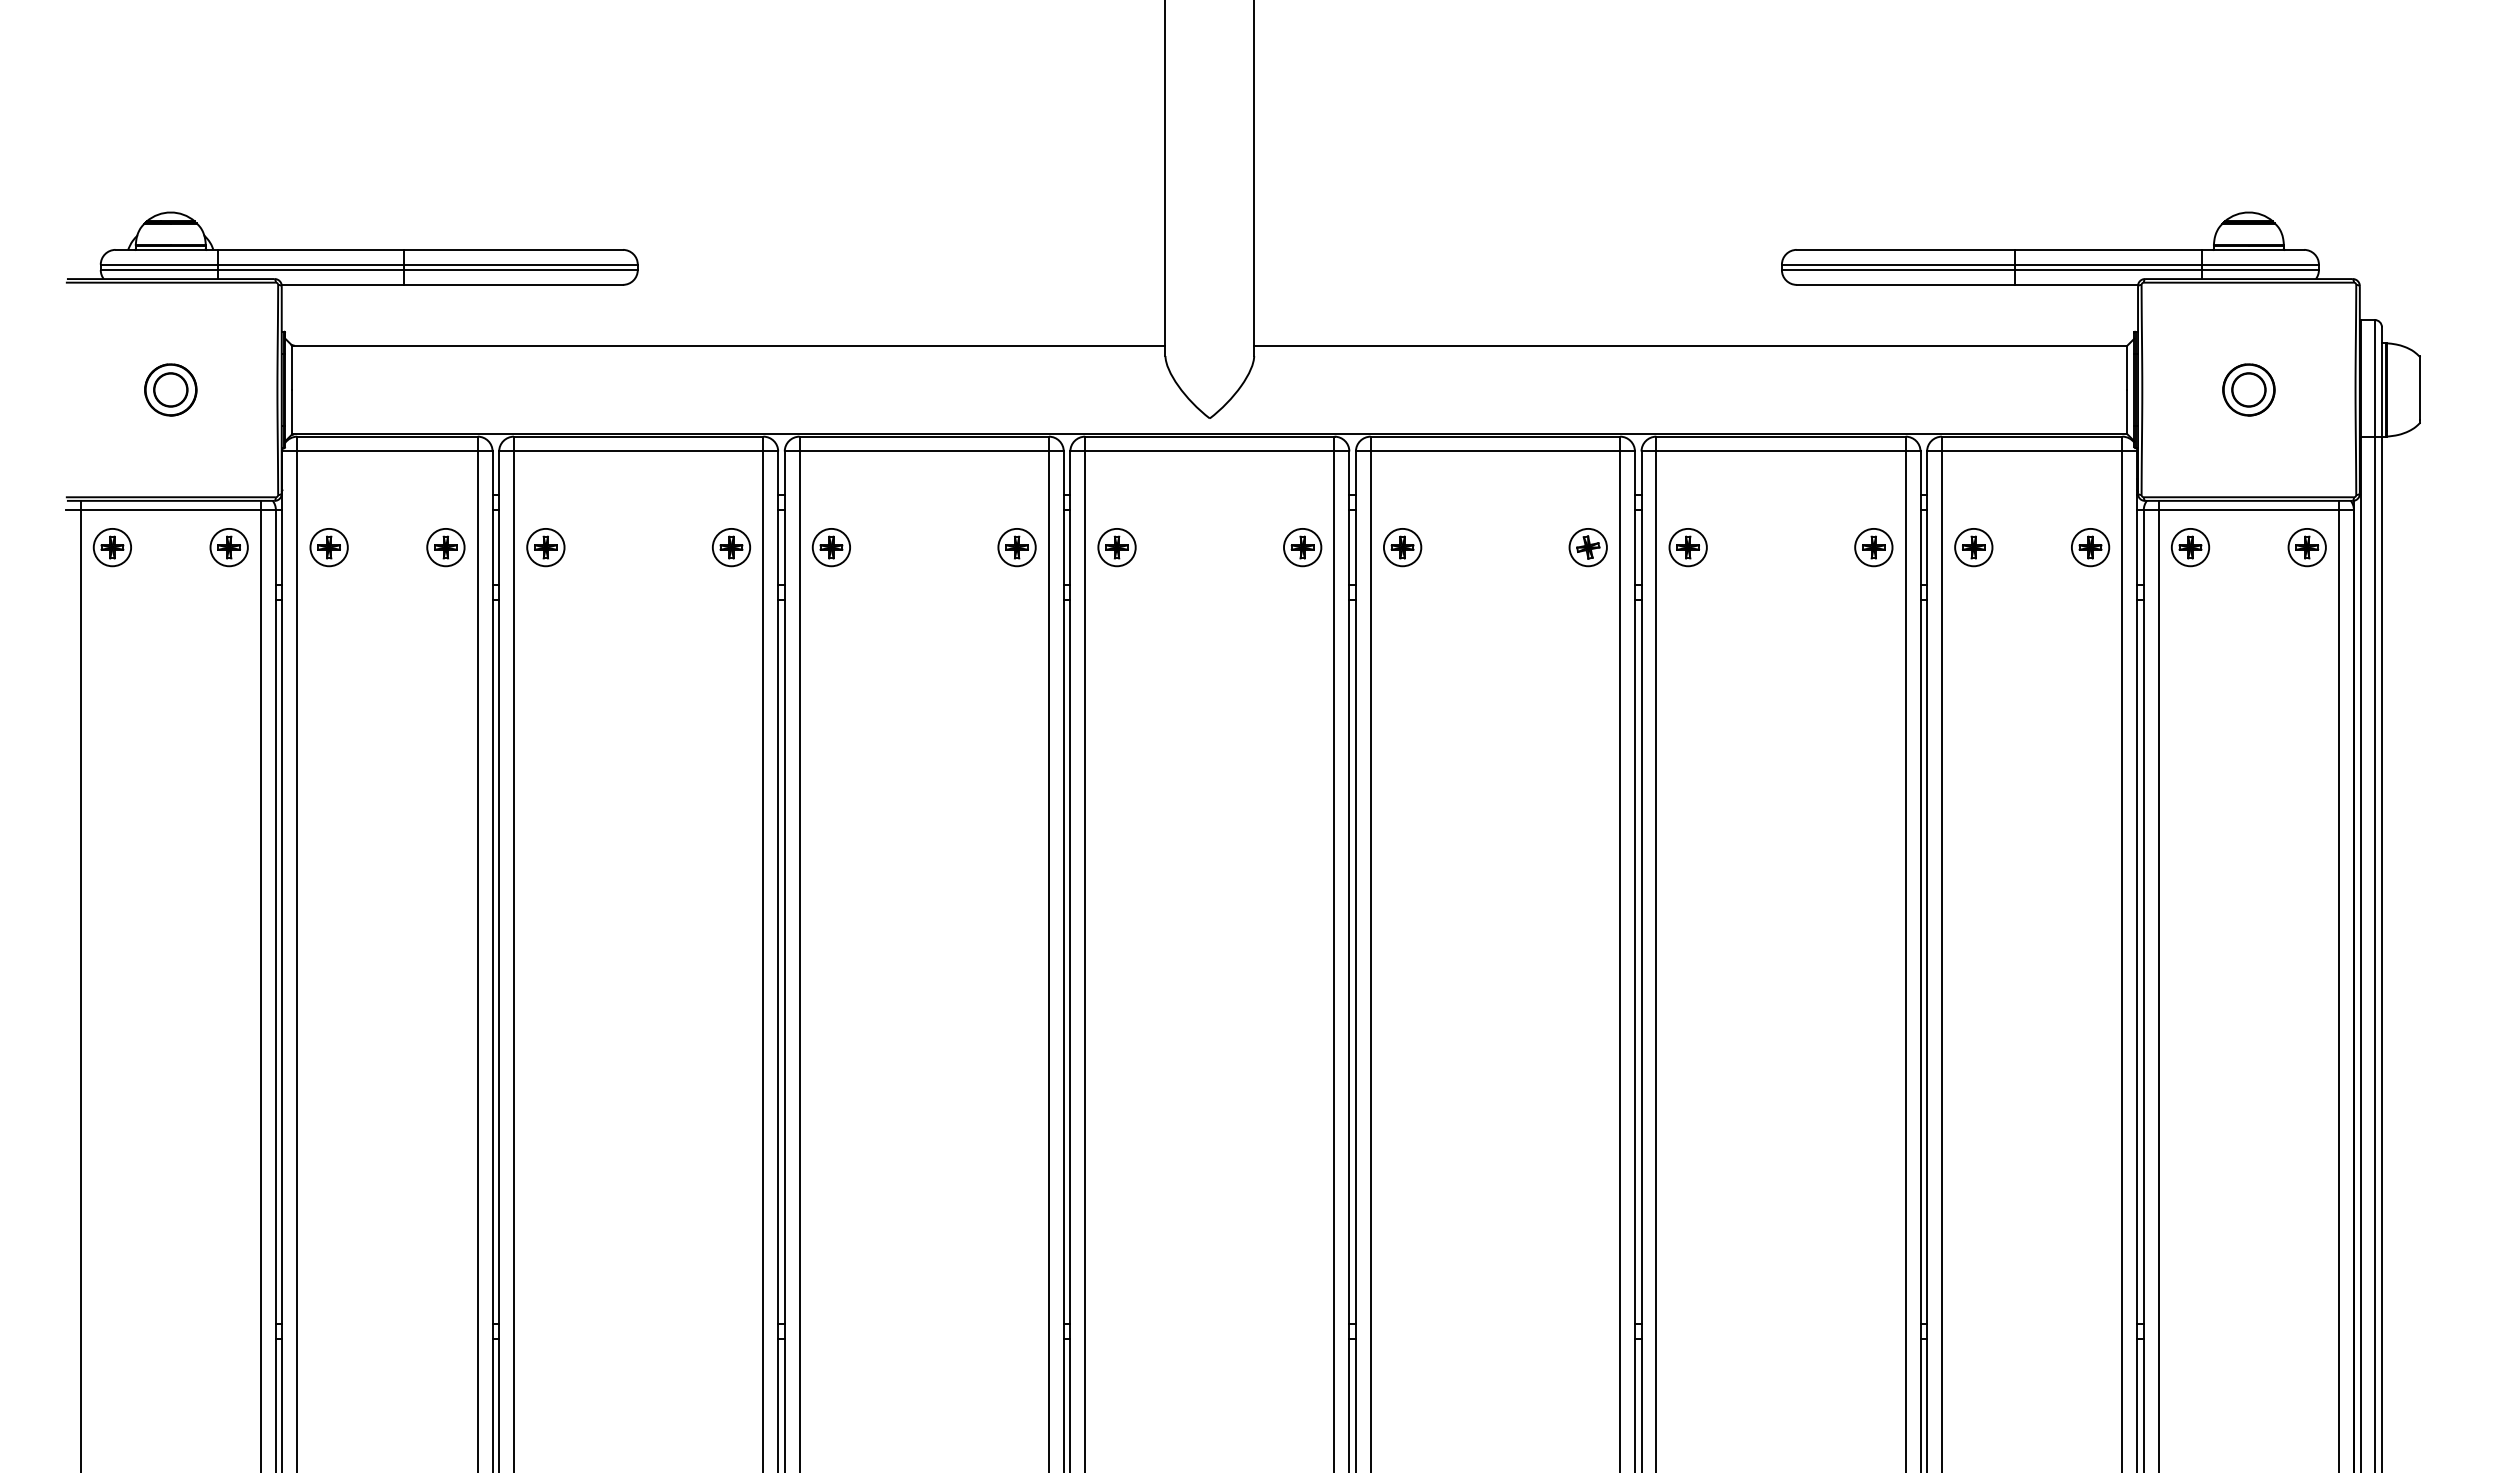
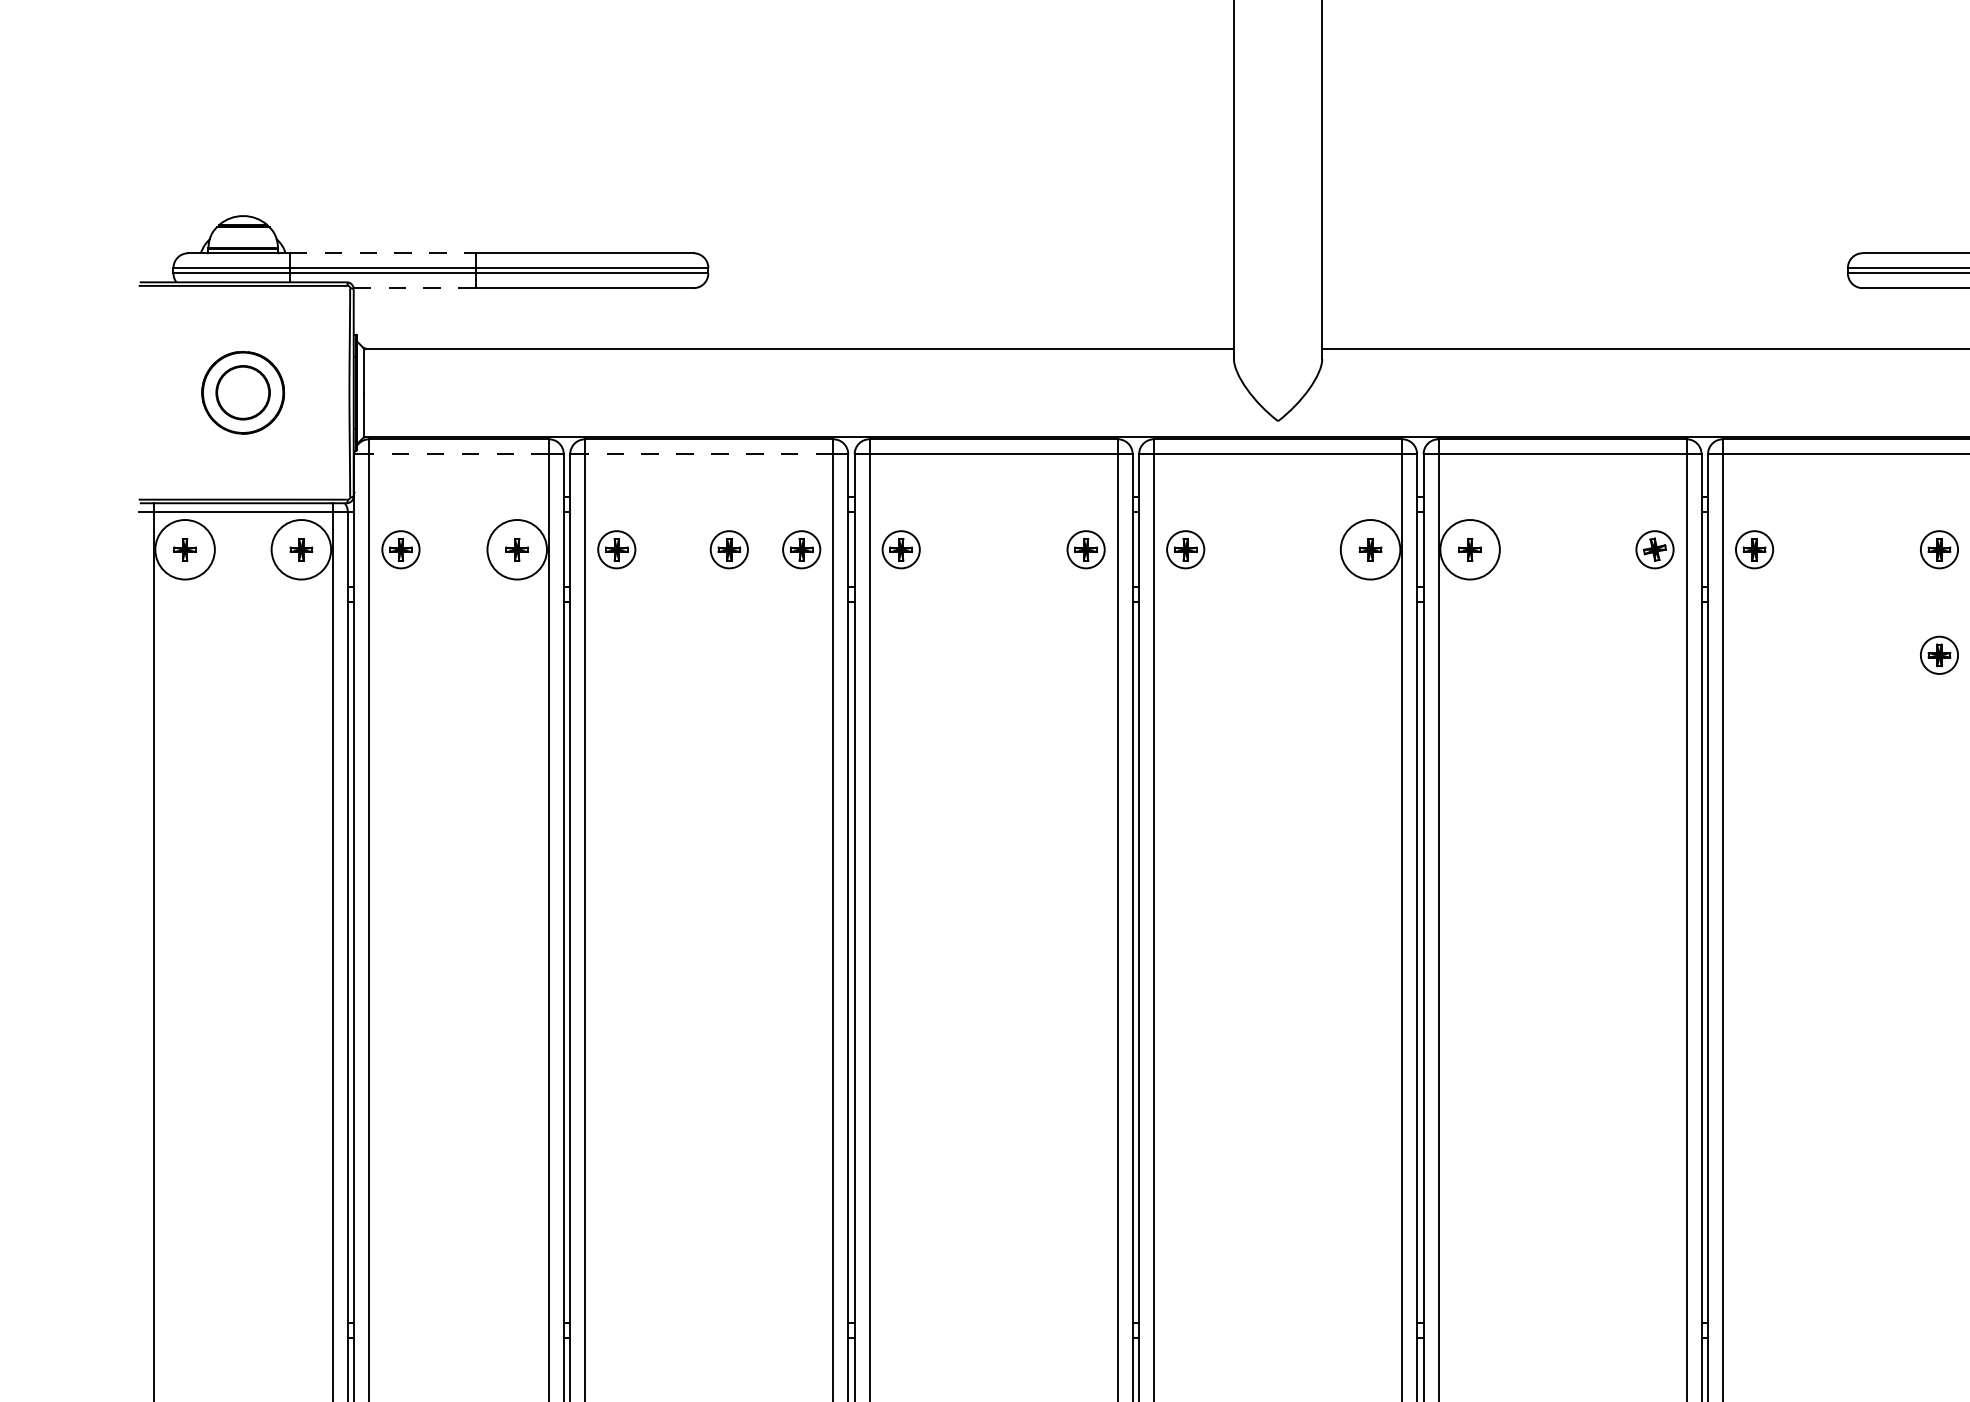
line: (311, 249) -> (383, 252), solid -> dashed
line: (342, 284) -> (414, 287), solid -> dashed
part: (170, 389) -> (242, 392), size x1.6
line: (387, 451) -> (459, 454), solid -> dashed
line: (638, 451) -> (709, 454), solid -> dashed
circle: (112, 547) -> (185, 549), size x1.6
circle: (228, 547) -> (300, 549), size x1.6
circle: (445, 547) -> (516, 549), size x1.6
part: (658, 547) -> (728, 549), added
circle: (1302, 547) -> (1370, 549), size x1.6
circle: (1402, 547) -> (1470, 549), size x1.6
part: (1873, 653) -> (1939, 655), added

